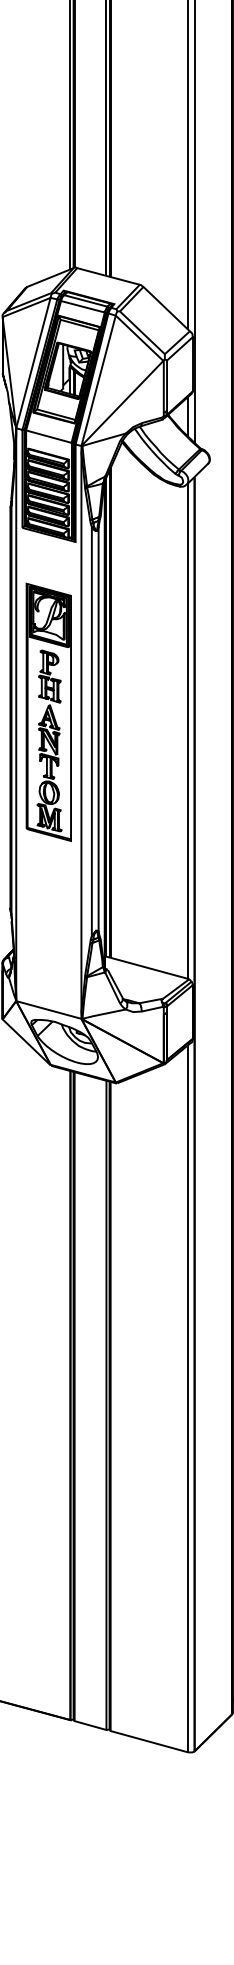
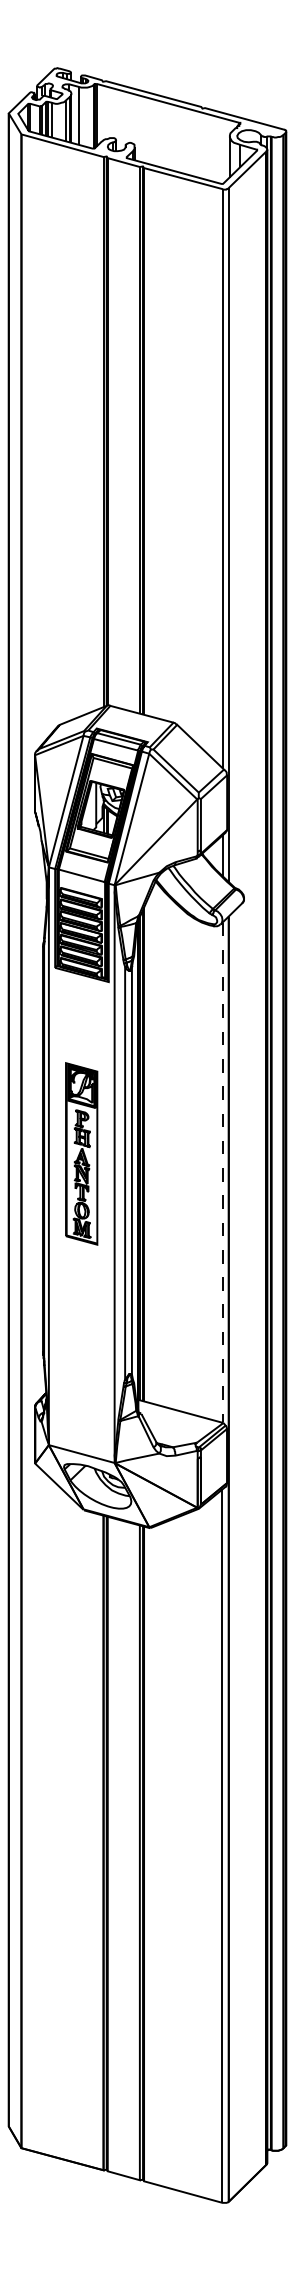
part: (48, 711) -> (81, 1153), size x0.7
line: (188, 730) -> (222, 1172), solid -> dashed

